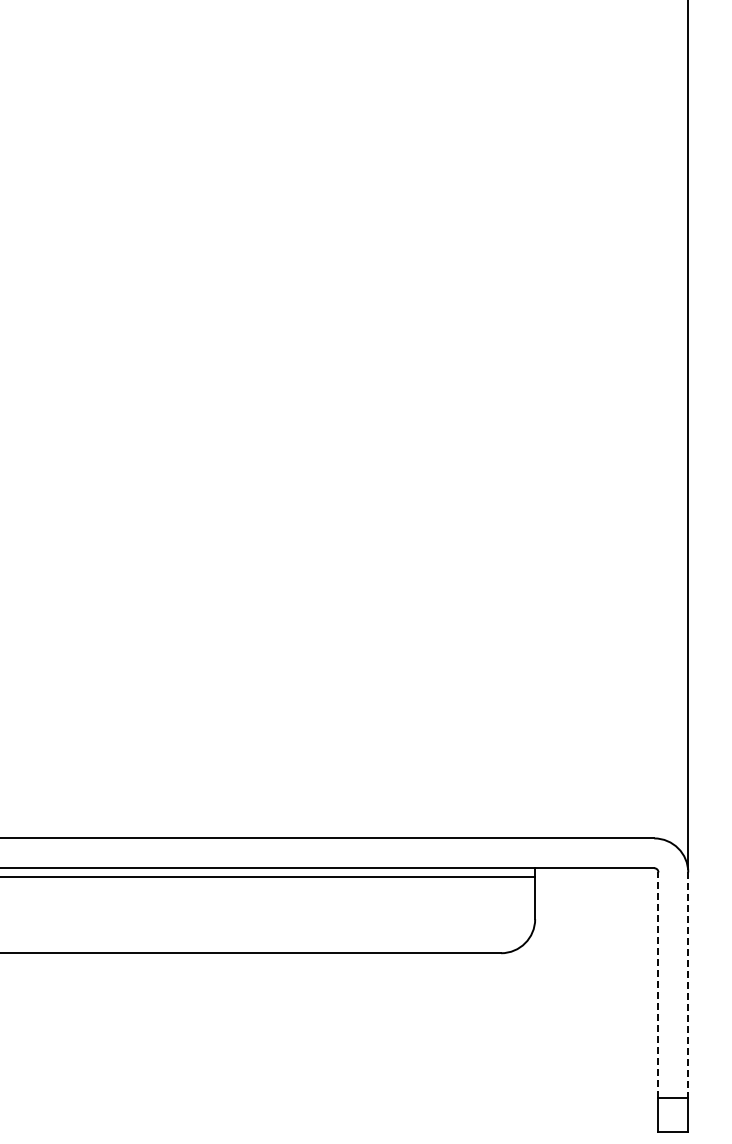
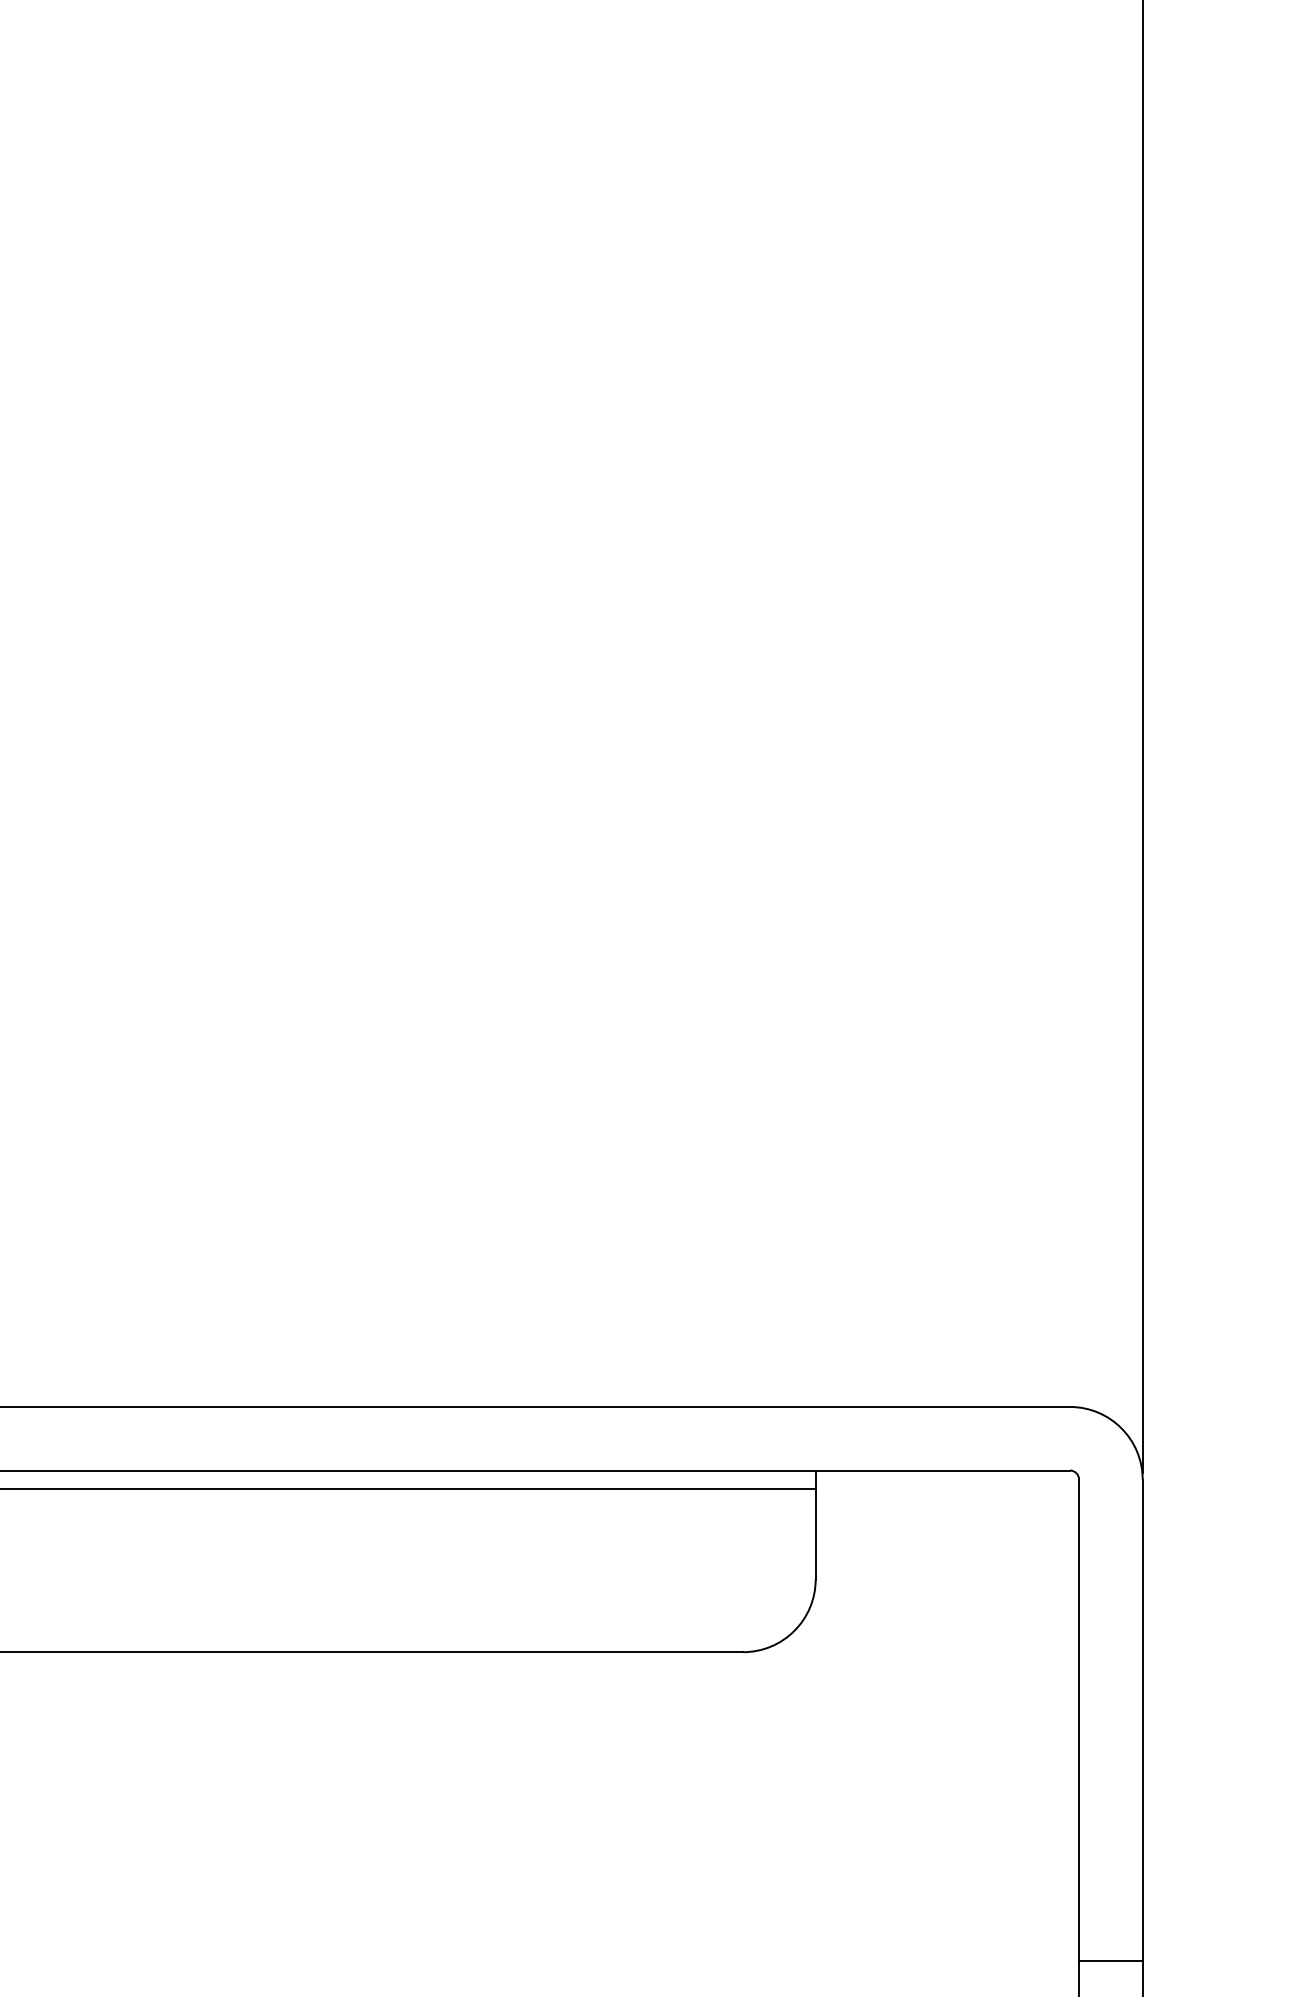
line: (658, 985) -> (1079, 1721), dashed -> solid
line: (688, 985) -> (1143, 1721), dashed -> solid

